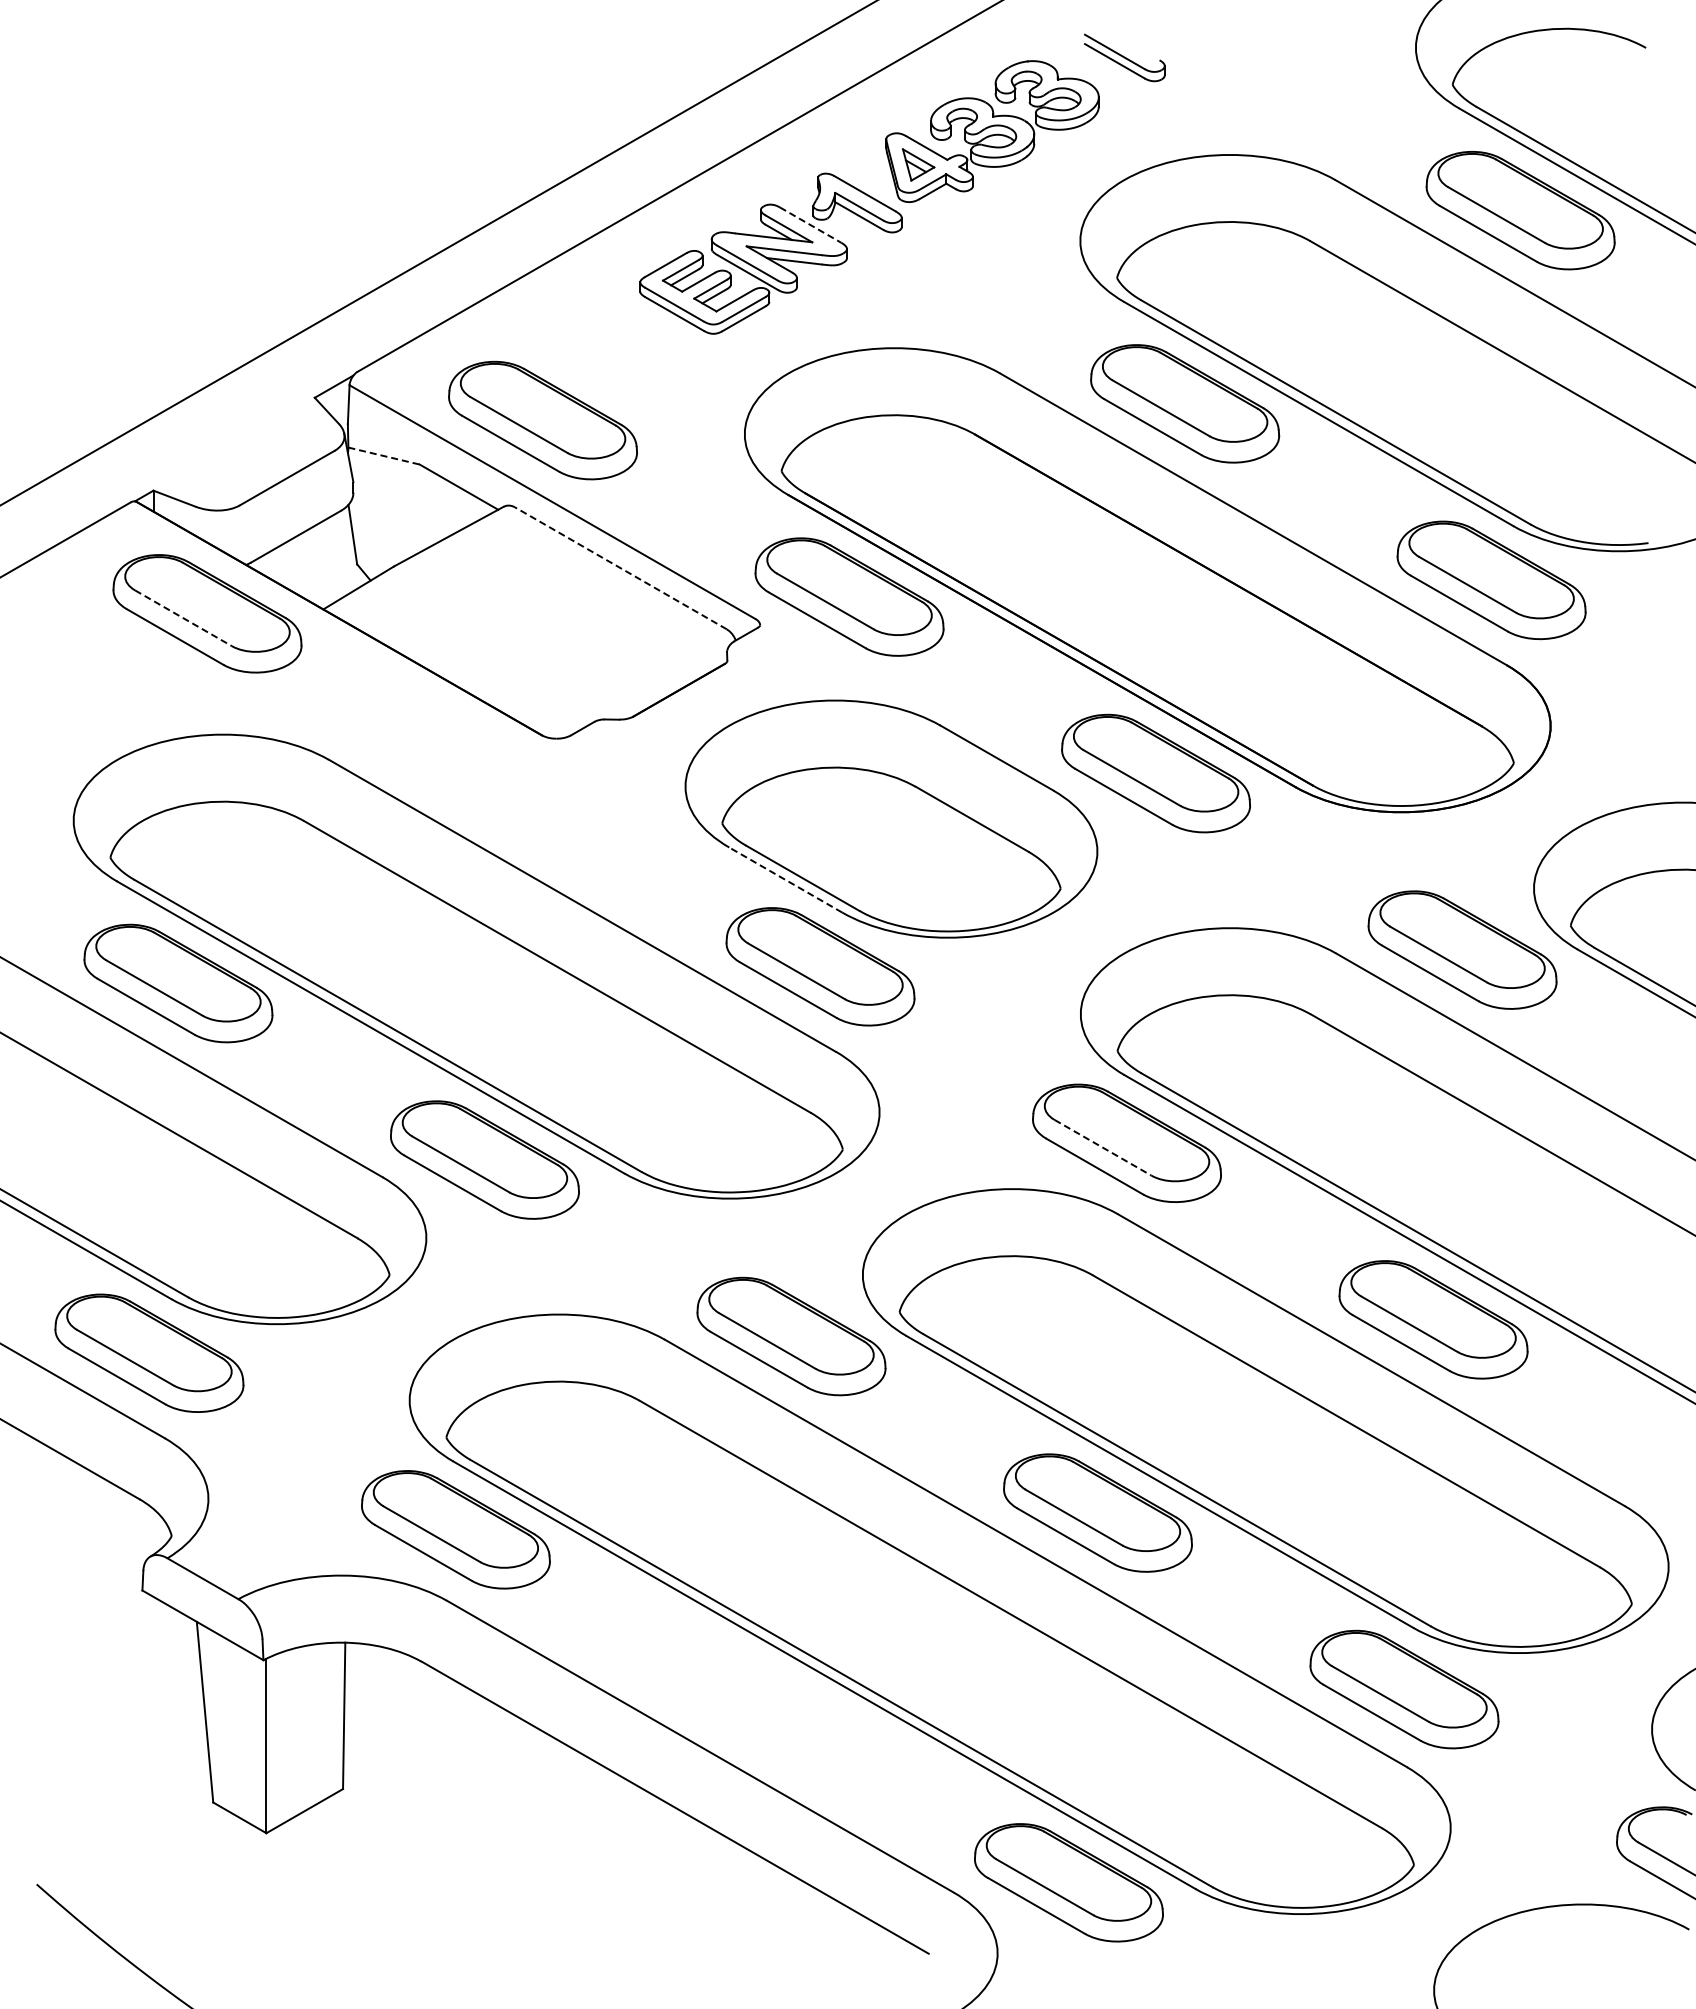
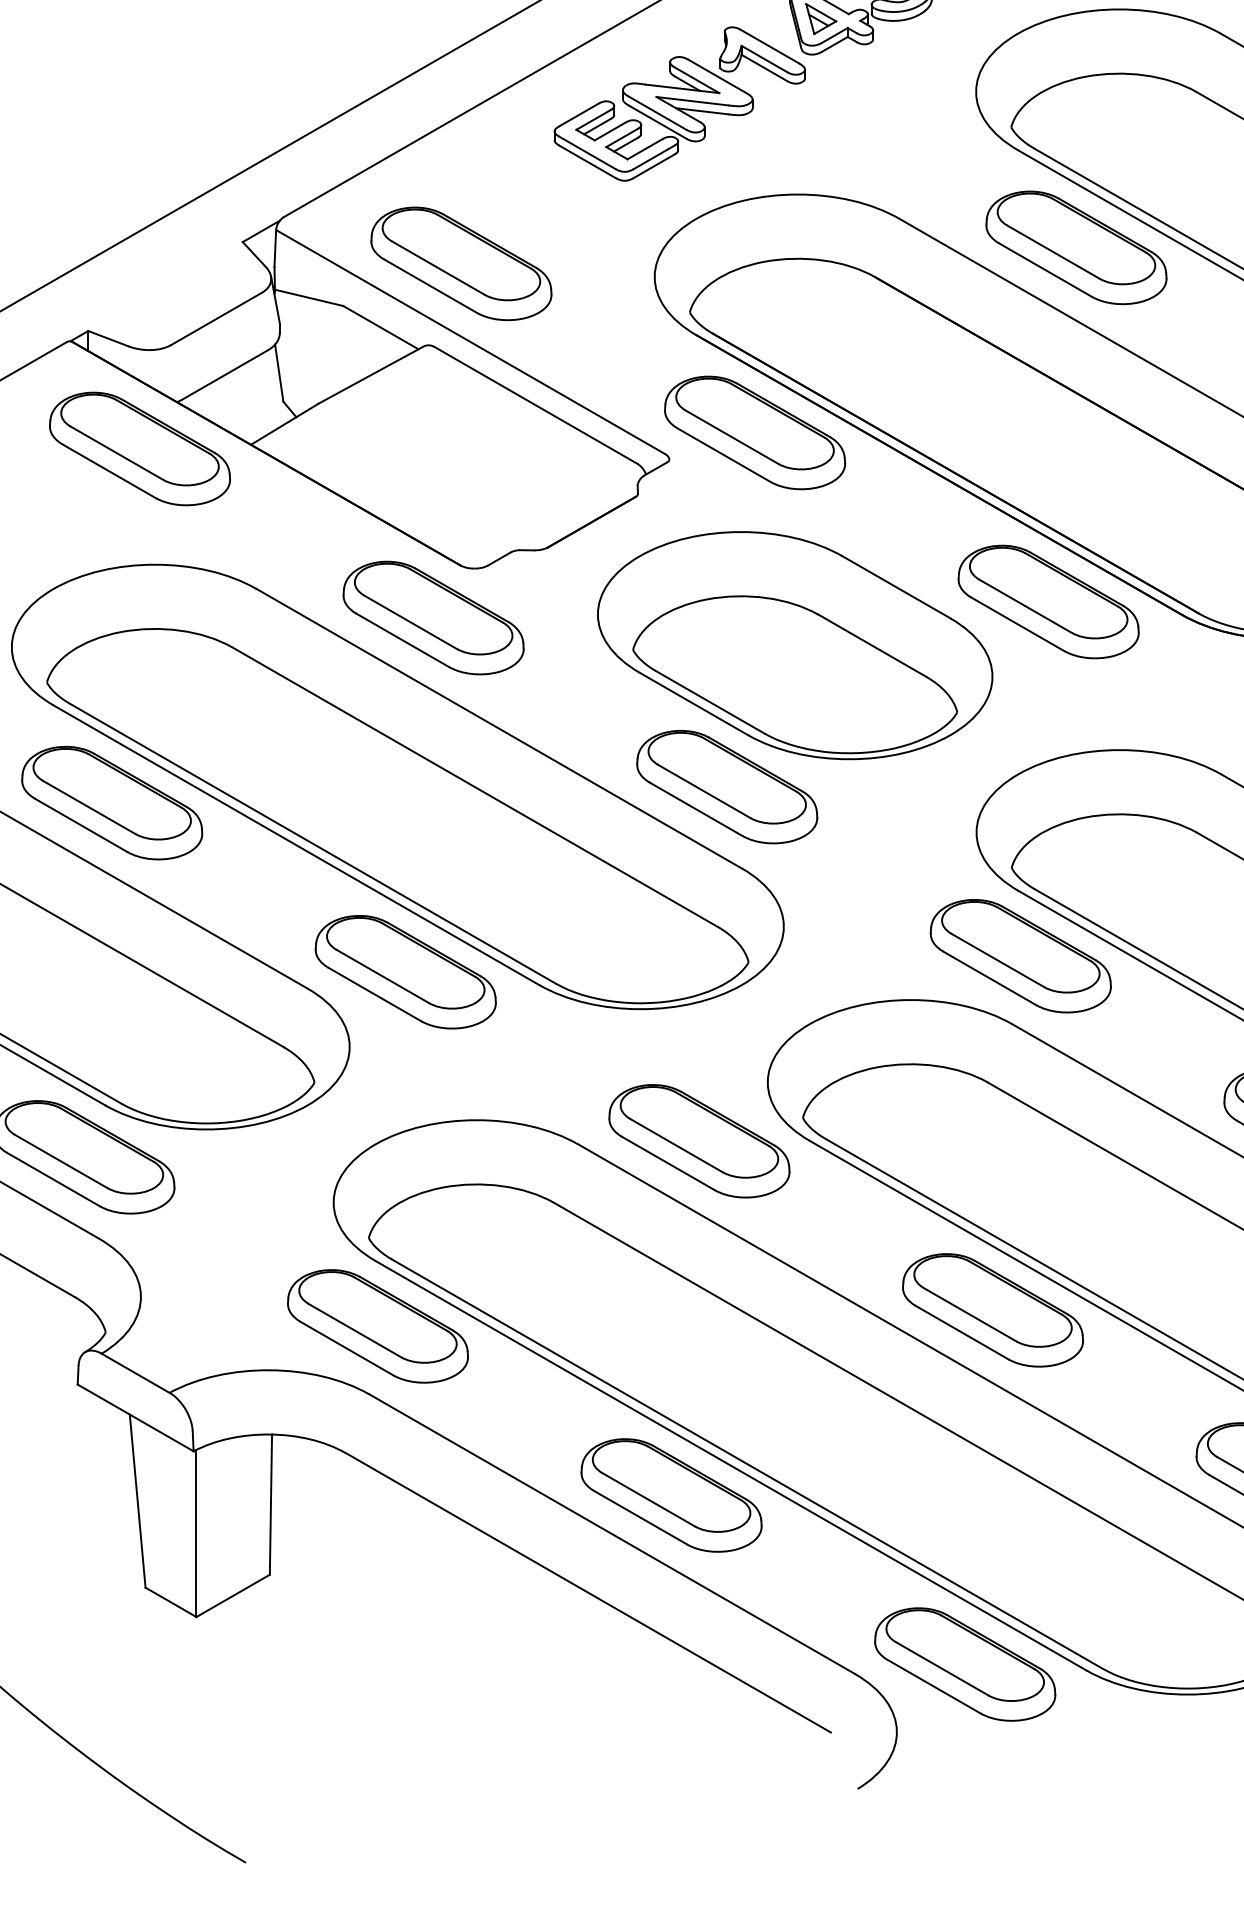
line: (811, 225) -> (718, 77), dashed -> solid
line: (384, 456) -> (309, 298), dashed -> solid
line: (620, 568) -> (535, 405), dashed -> solid
line: (183, 618) -> (117, 453), dashed -> solid
part: (513, 790) -> (433, 618), added
line: (785, 879) -> (693, 703), dashed -> solid
line: (1103, 1147) -> (998, 960), dashed -> solid
part: (762, 1706) -> (671, 1495), added

